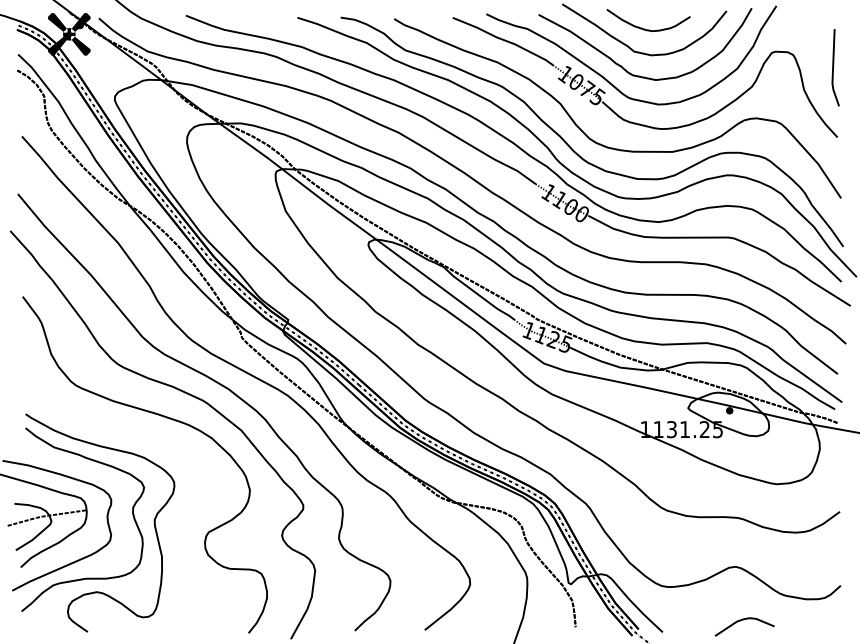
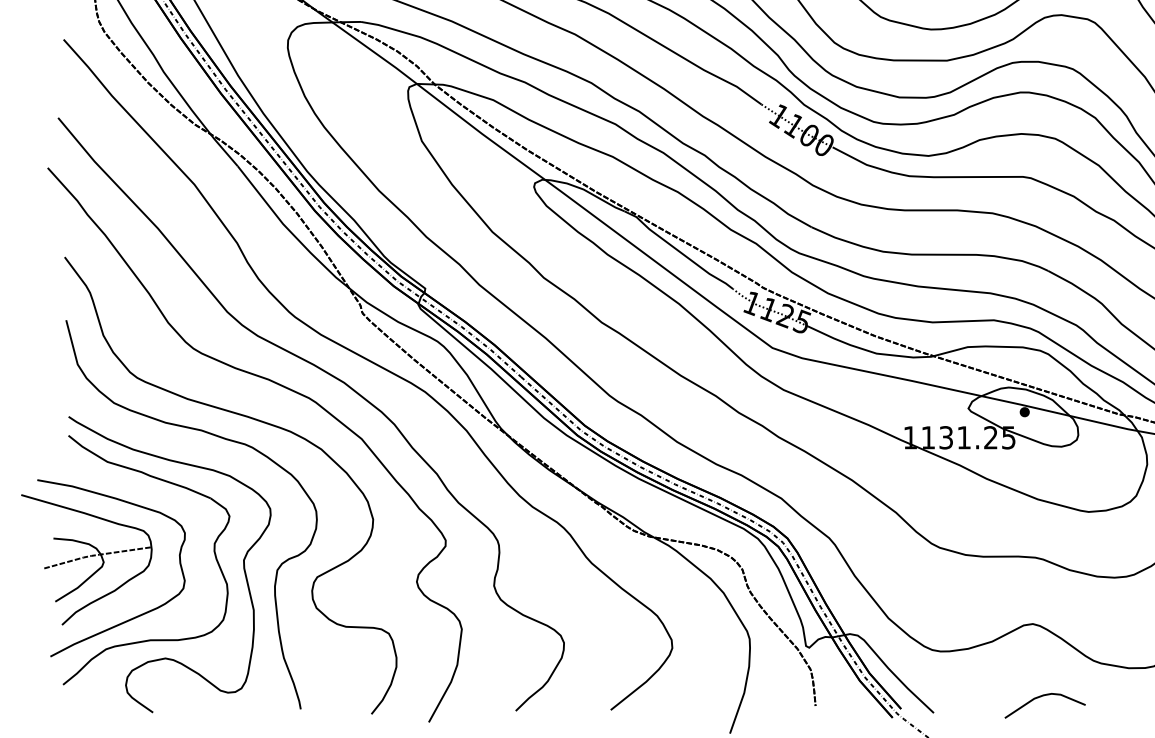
curve: (134, 429) -> (216, 437), added

